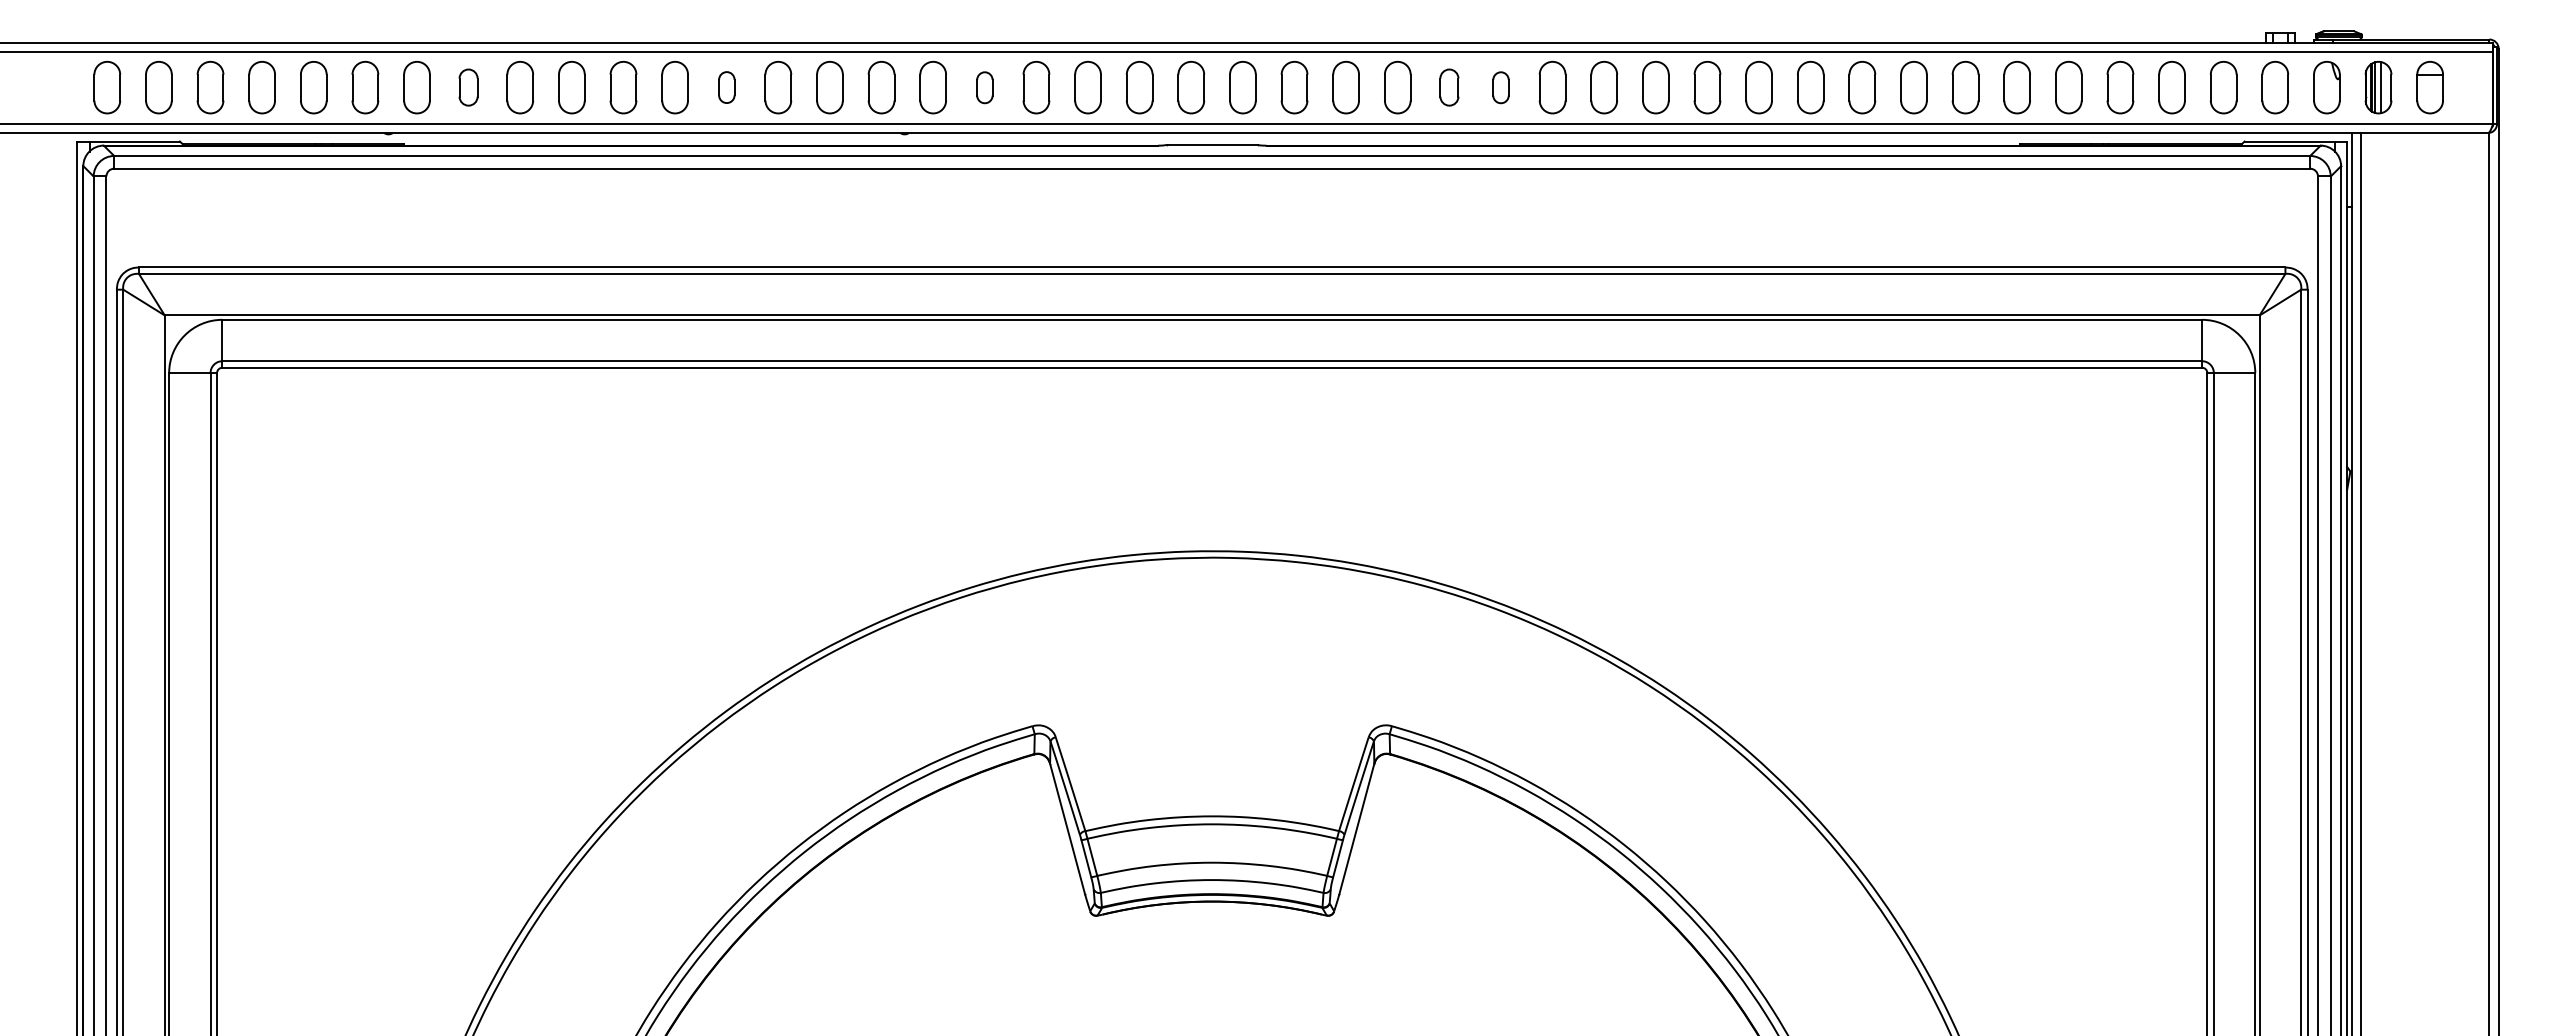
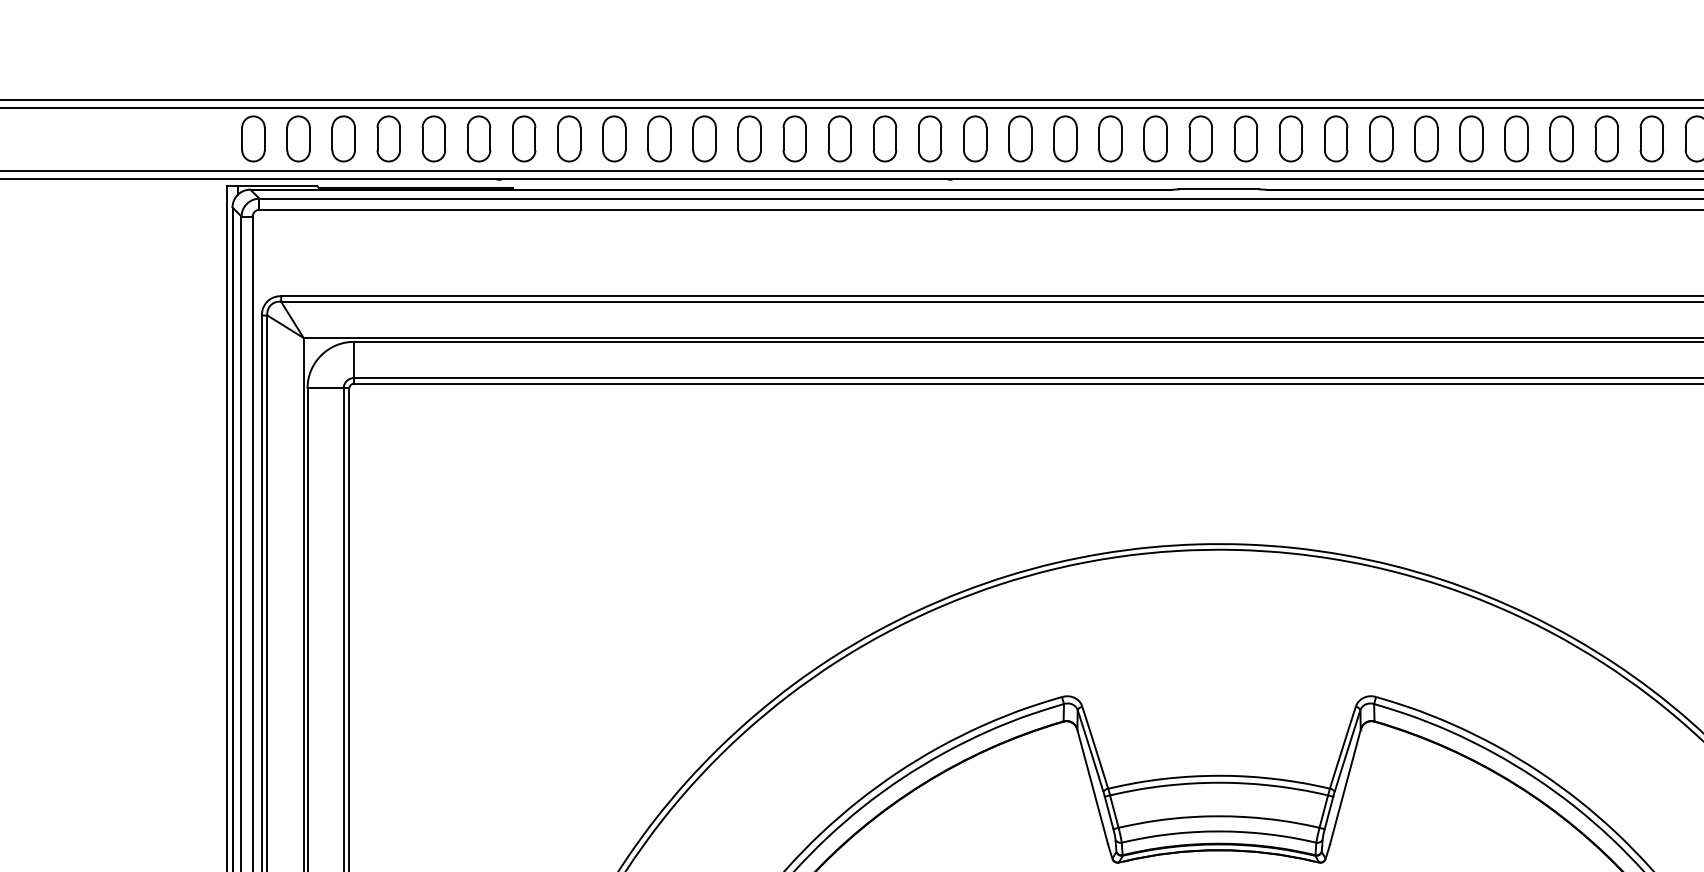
part: (468, 87) -> (569, 138), size x1.43
part: (726, 87) -> (794, 138), size x1.67
part: (984, 87) -> (1020, 138), size x1.67
part: (1449, 87) -> (1426, 138), size x1.43
part: (1500, 87) -> (1470, 138), size x1.67

